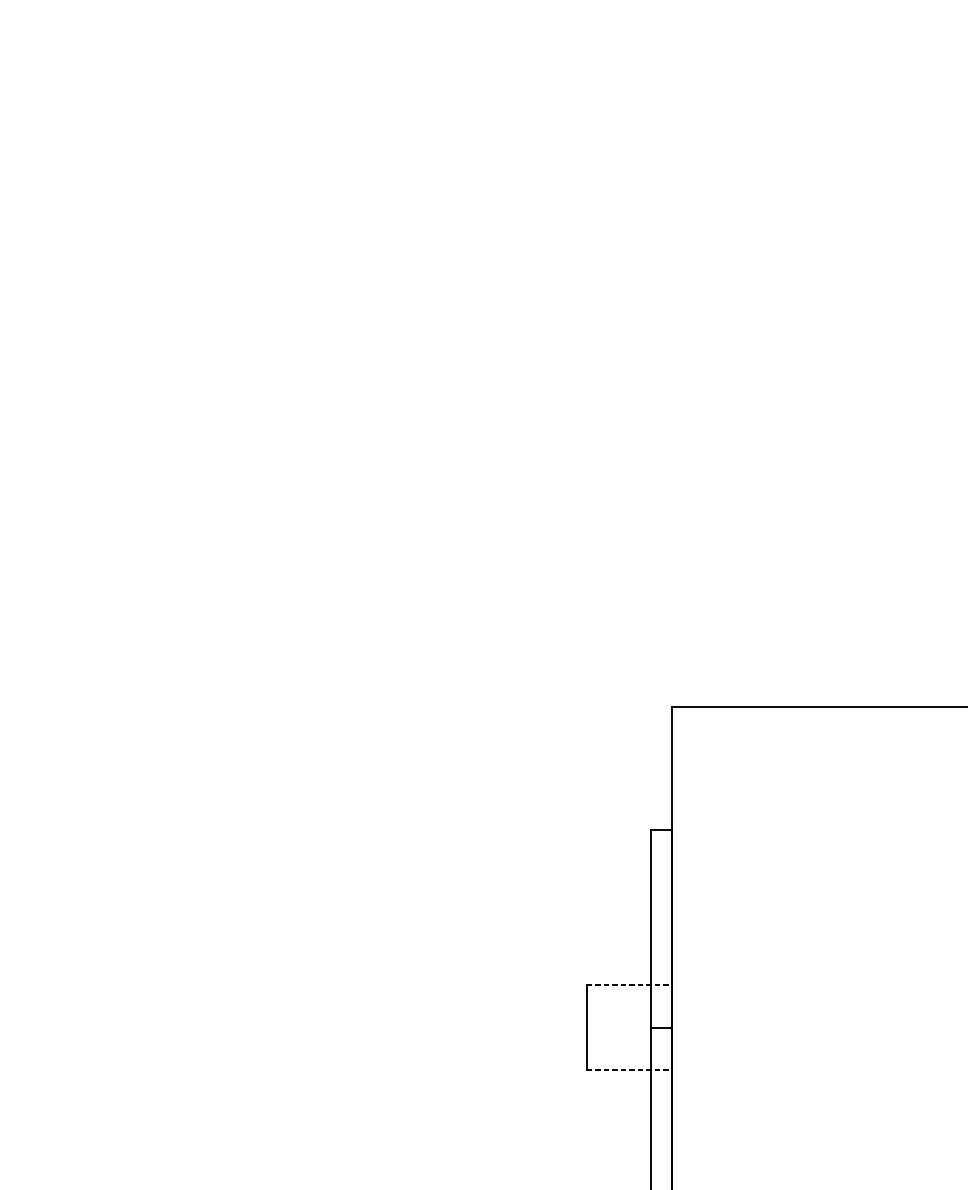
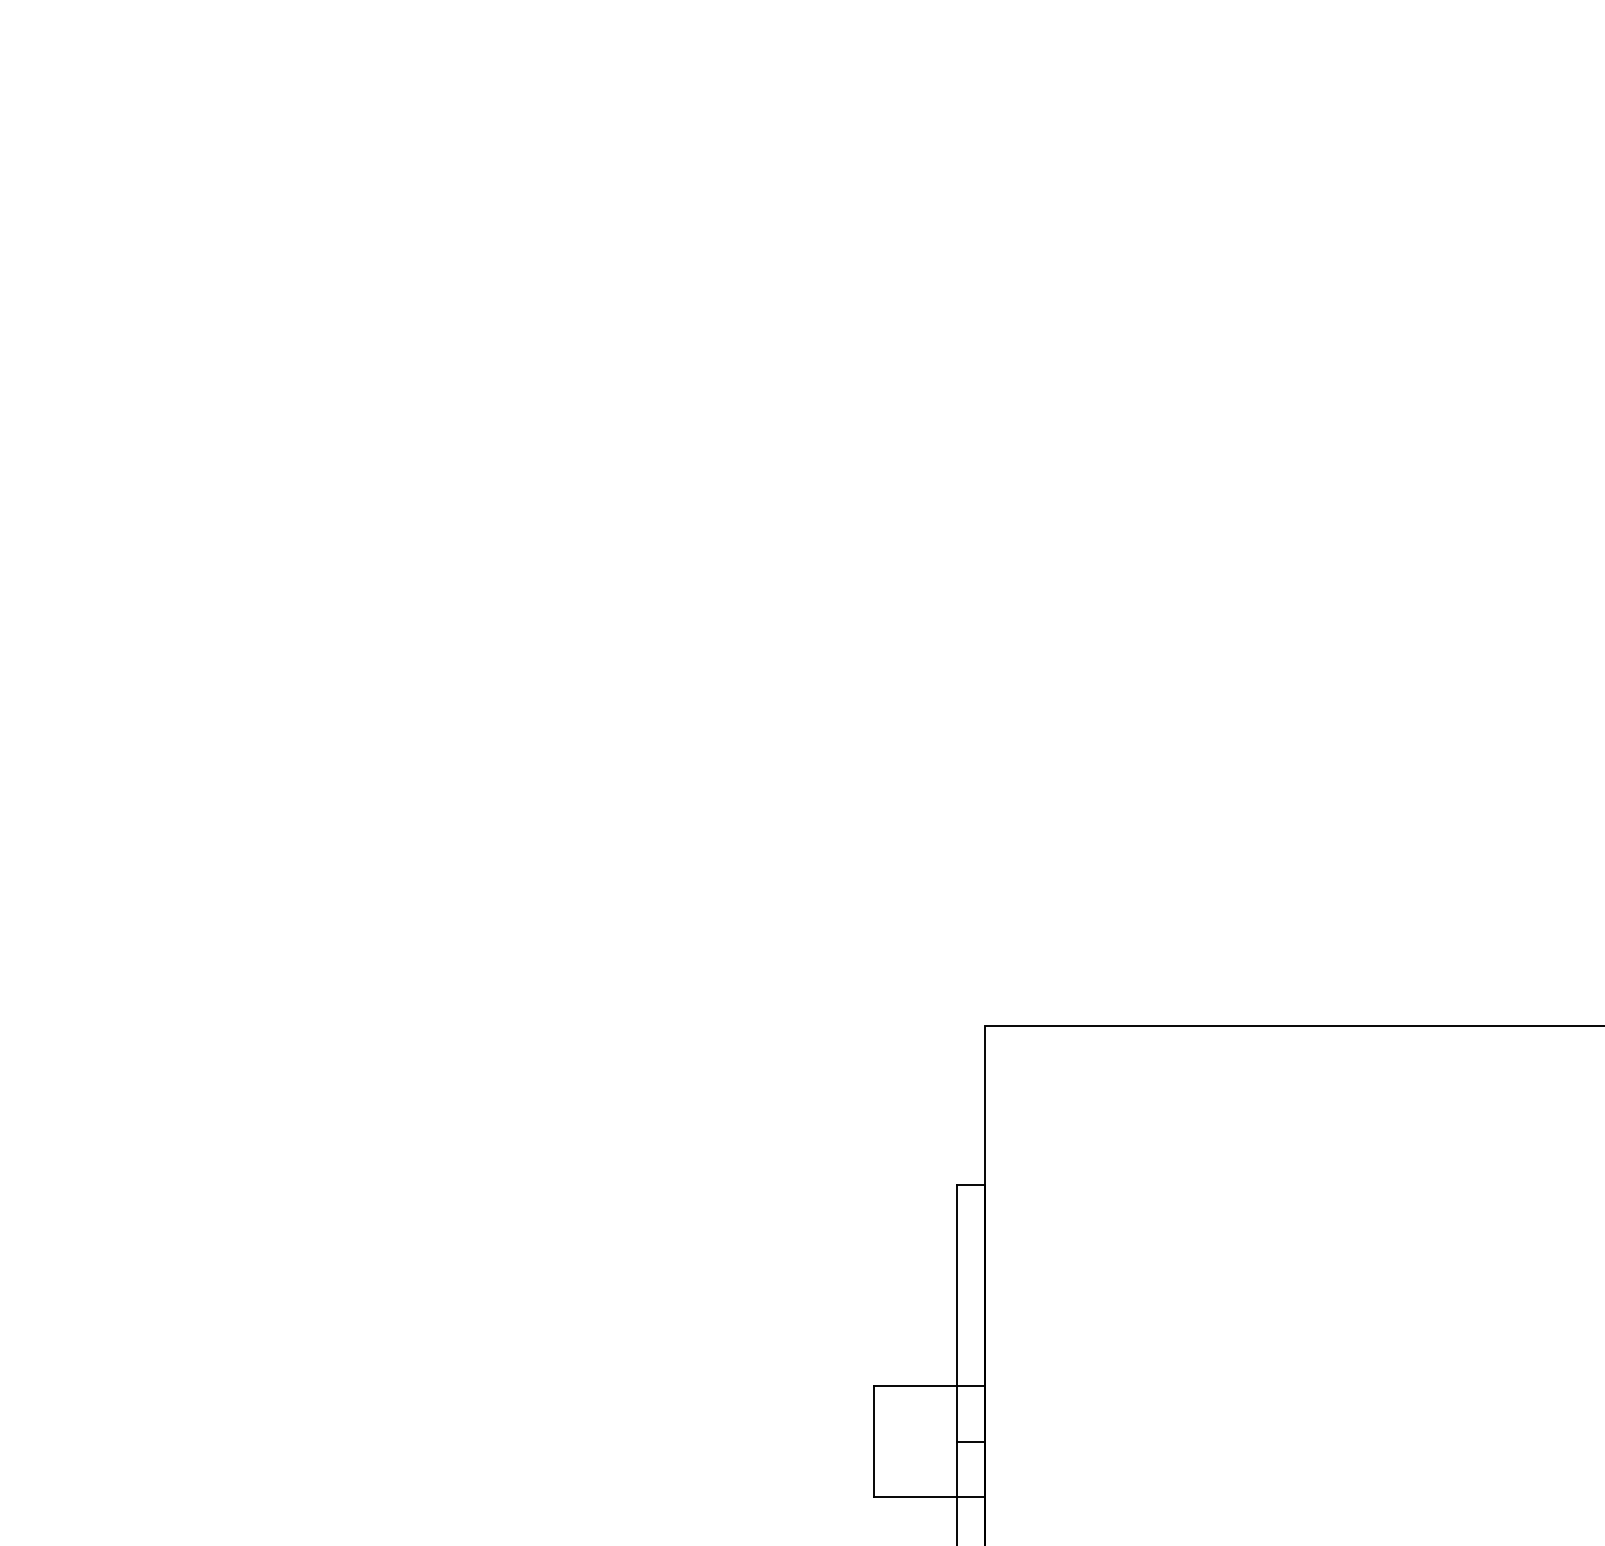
line: (629, 985) -> (929, 1386), dashed -> solid
line: (629, 1070) -> (929, 1496), dashed -> solid

